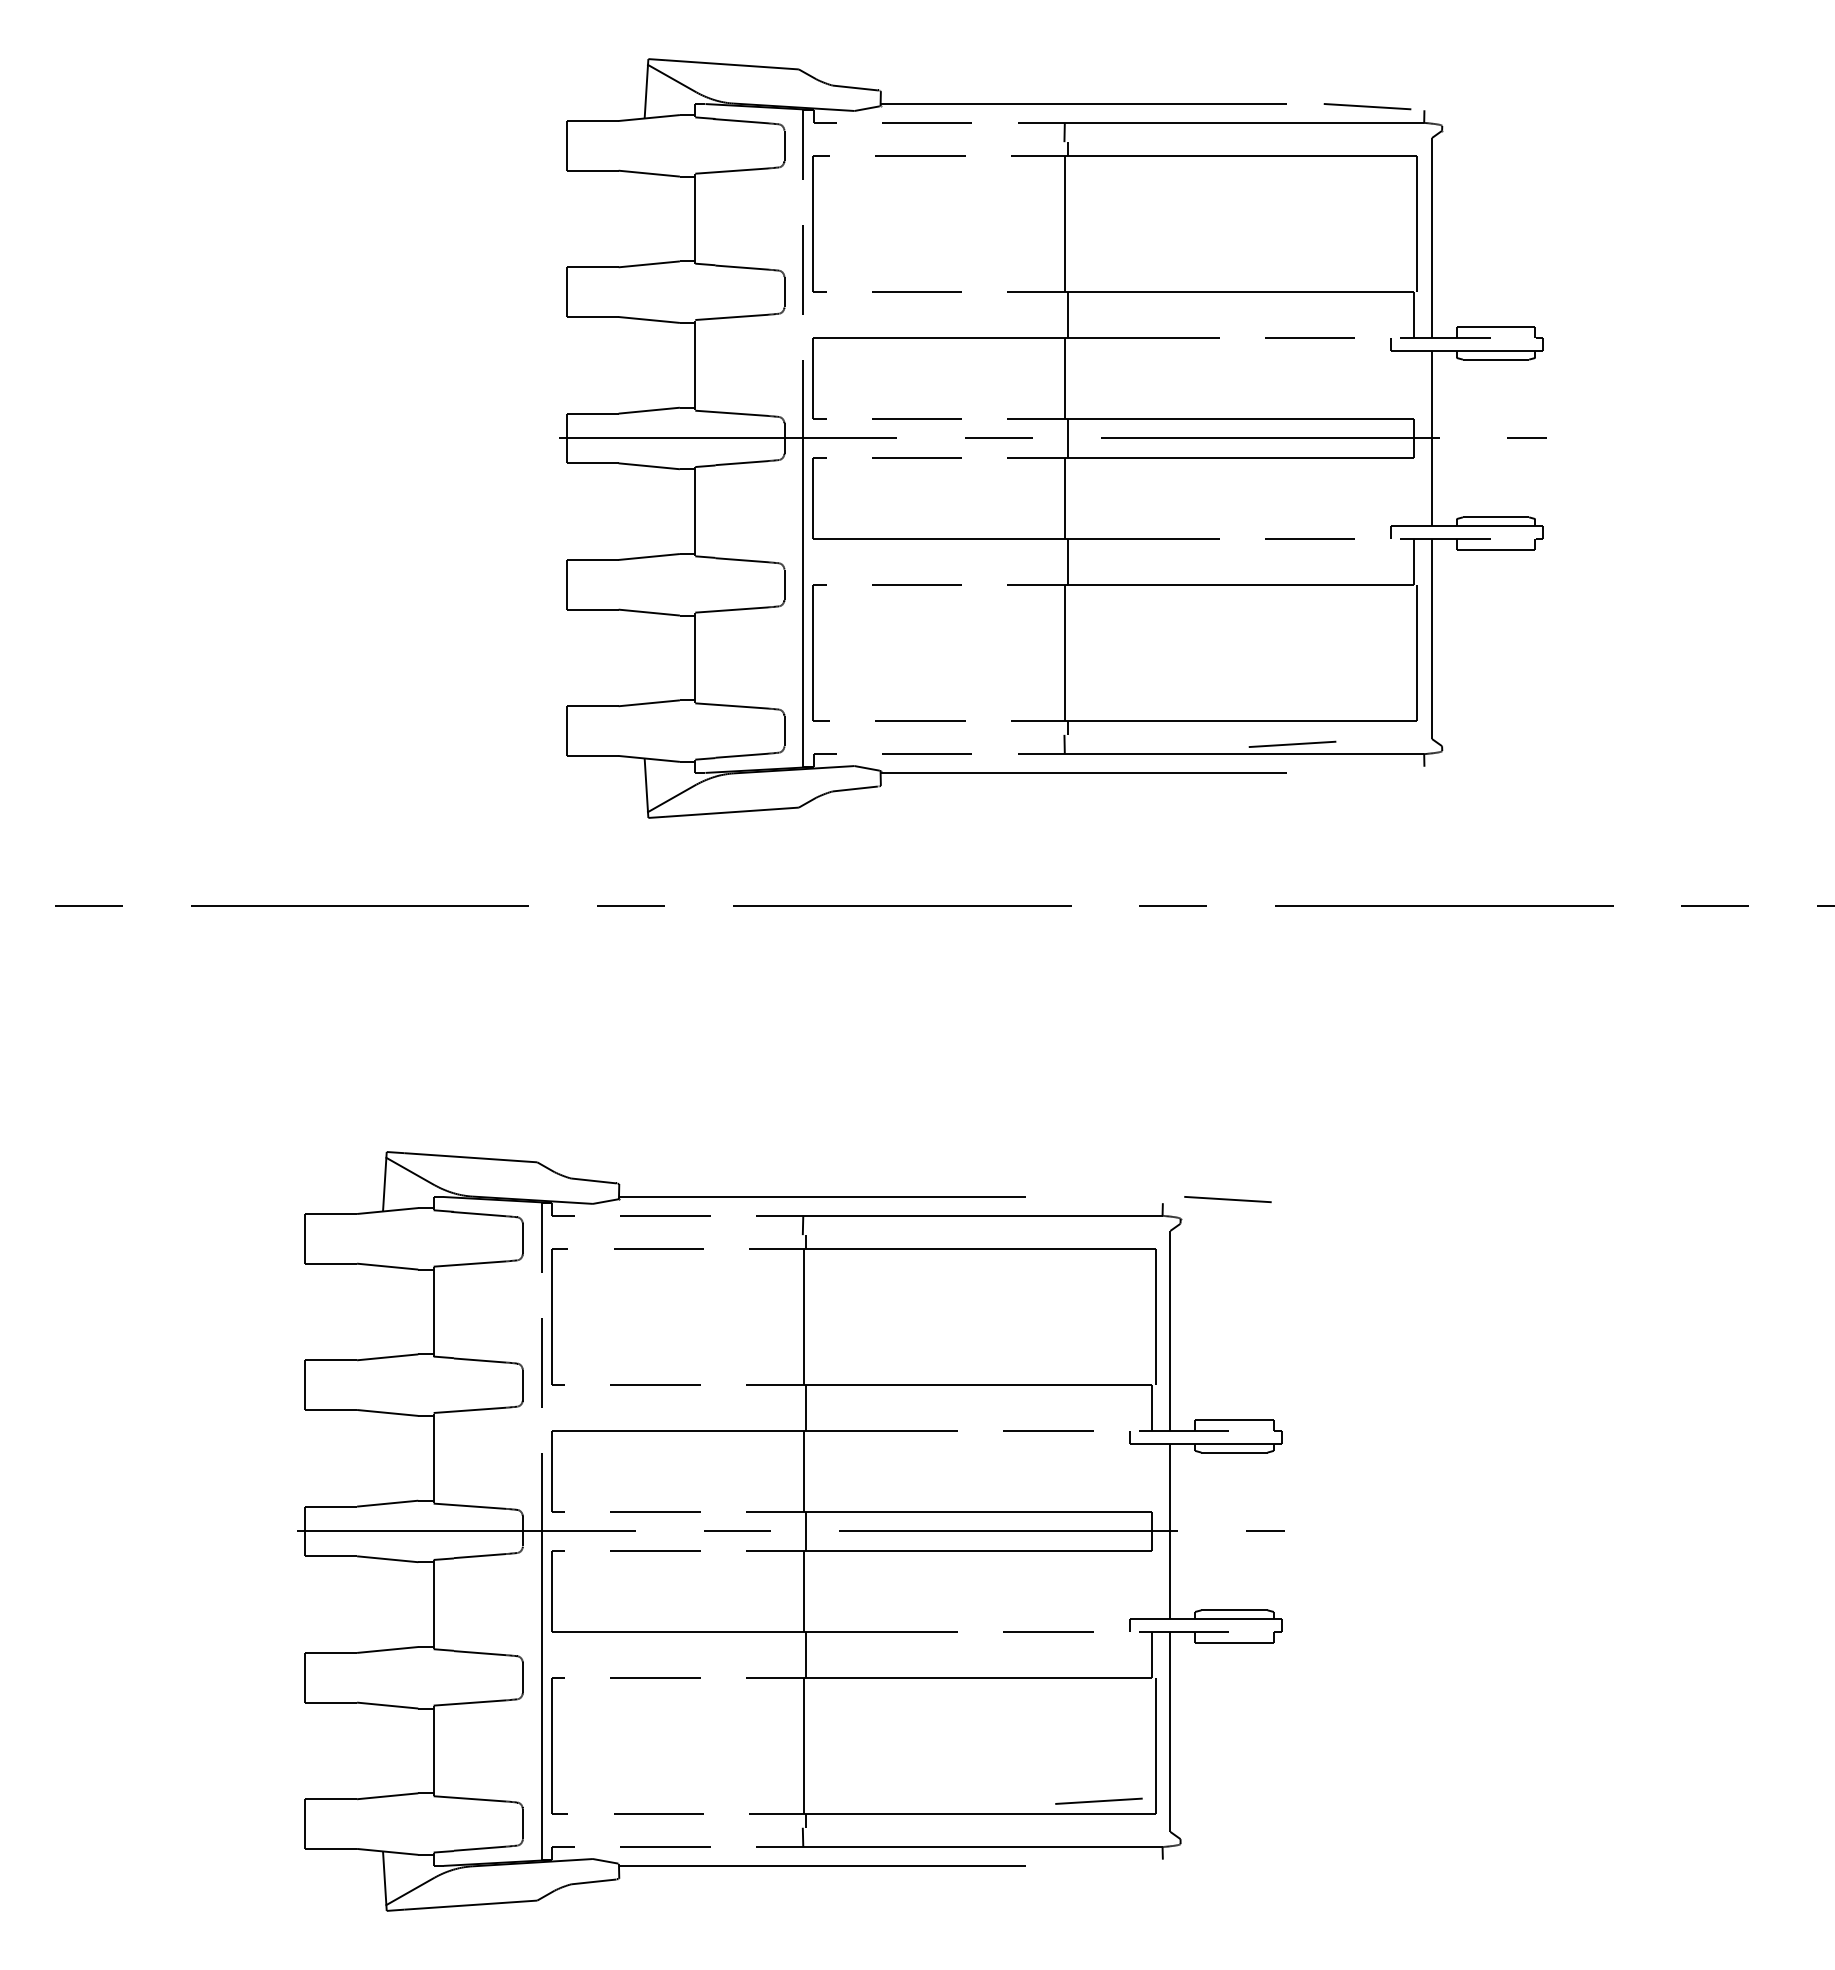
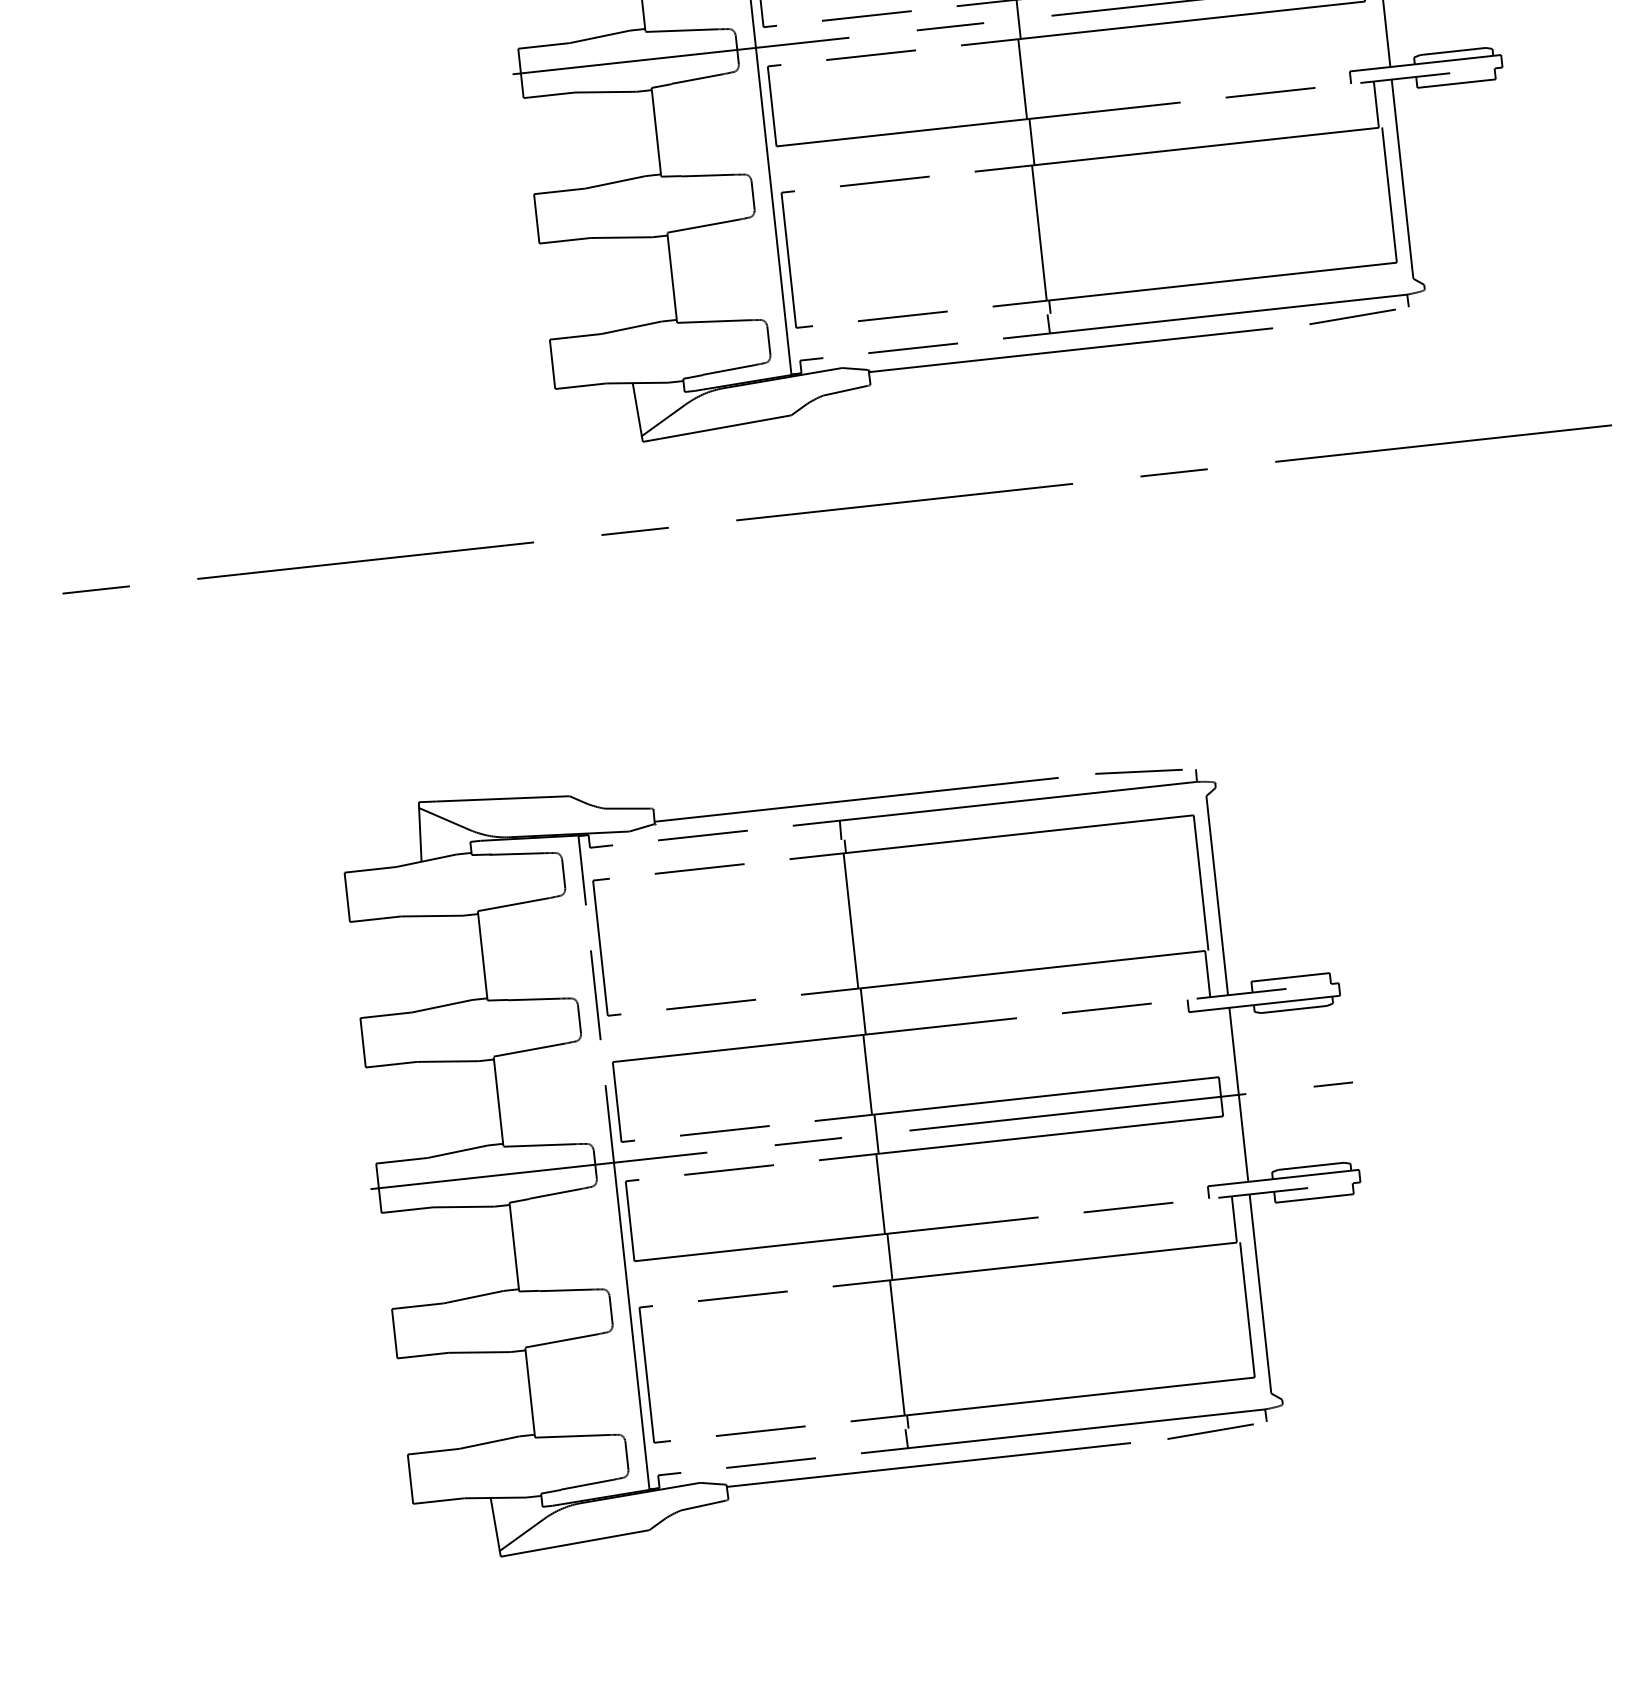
line: (1292, 743) -> (1352, 316), moved
line: (1227, 1199) -> (1138, 771), moved
line: (1098, 1800) -> (1210, 1430), moved

